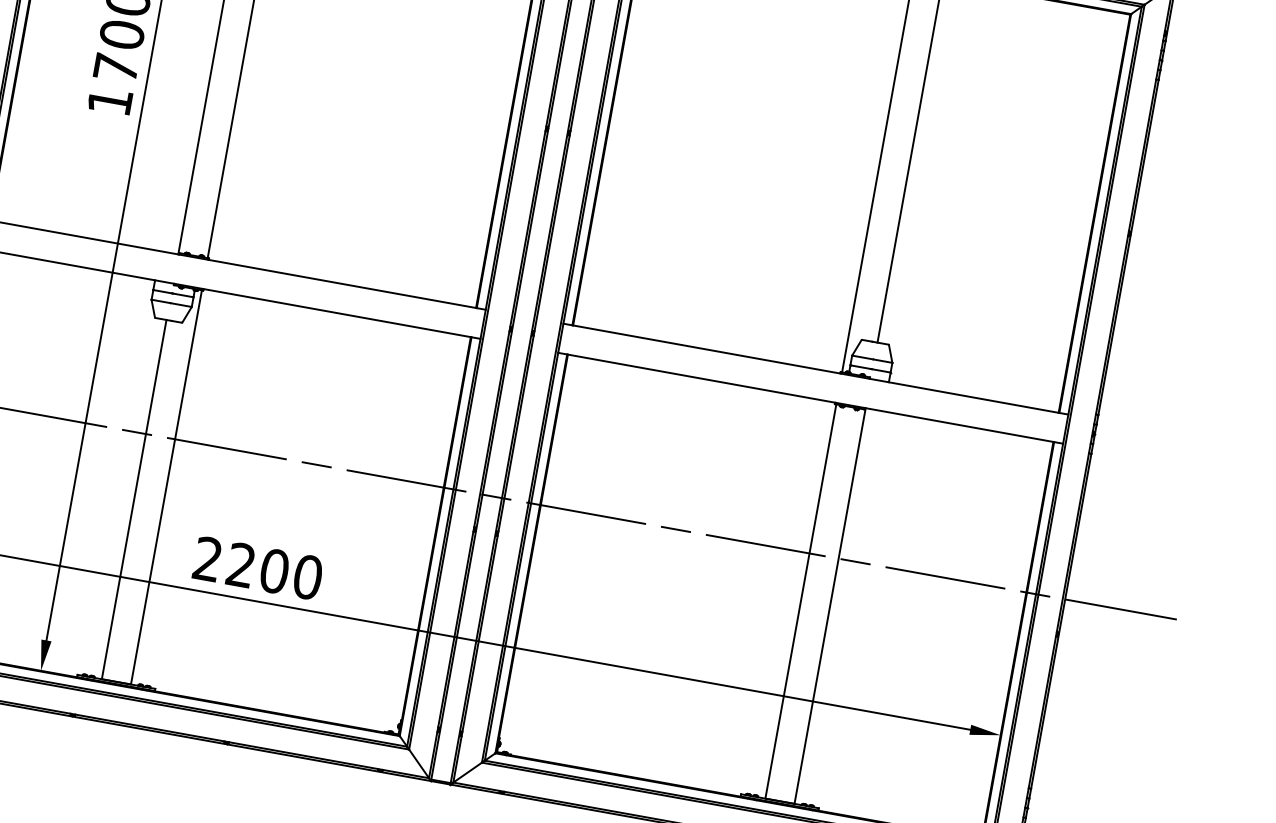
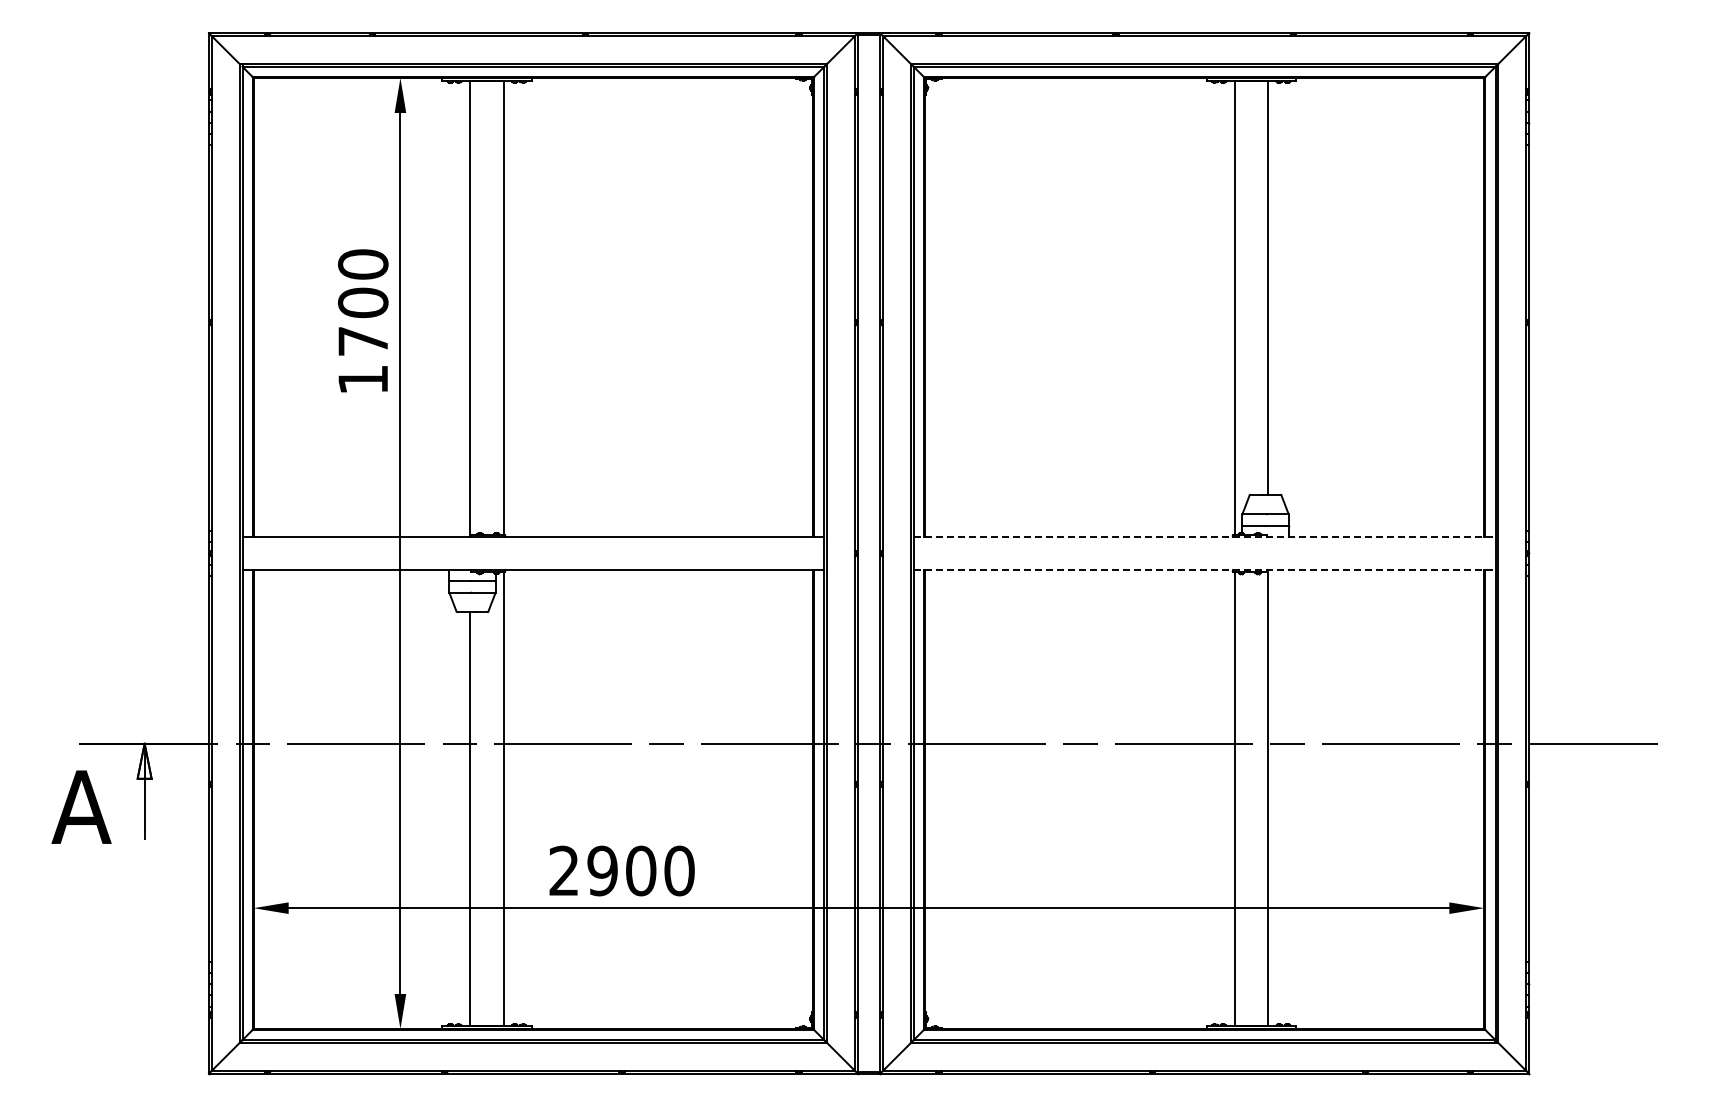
line: (815, 368) -> (1204, 536), solid -> dashed
line: (810, 398) -> (1204, 570), solid -> dashed
text: (241, 564) -> (602, 870), 2200 -> 2900

